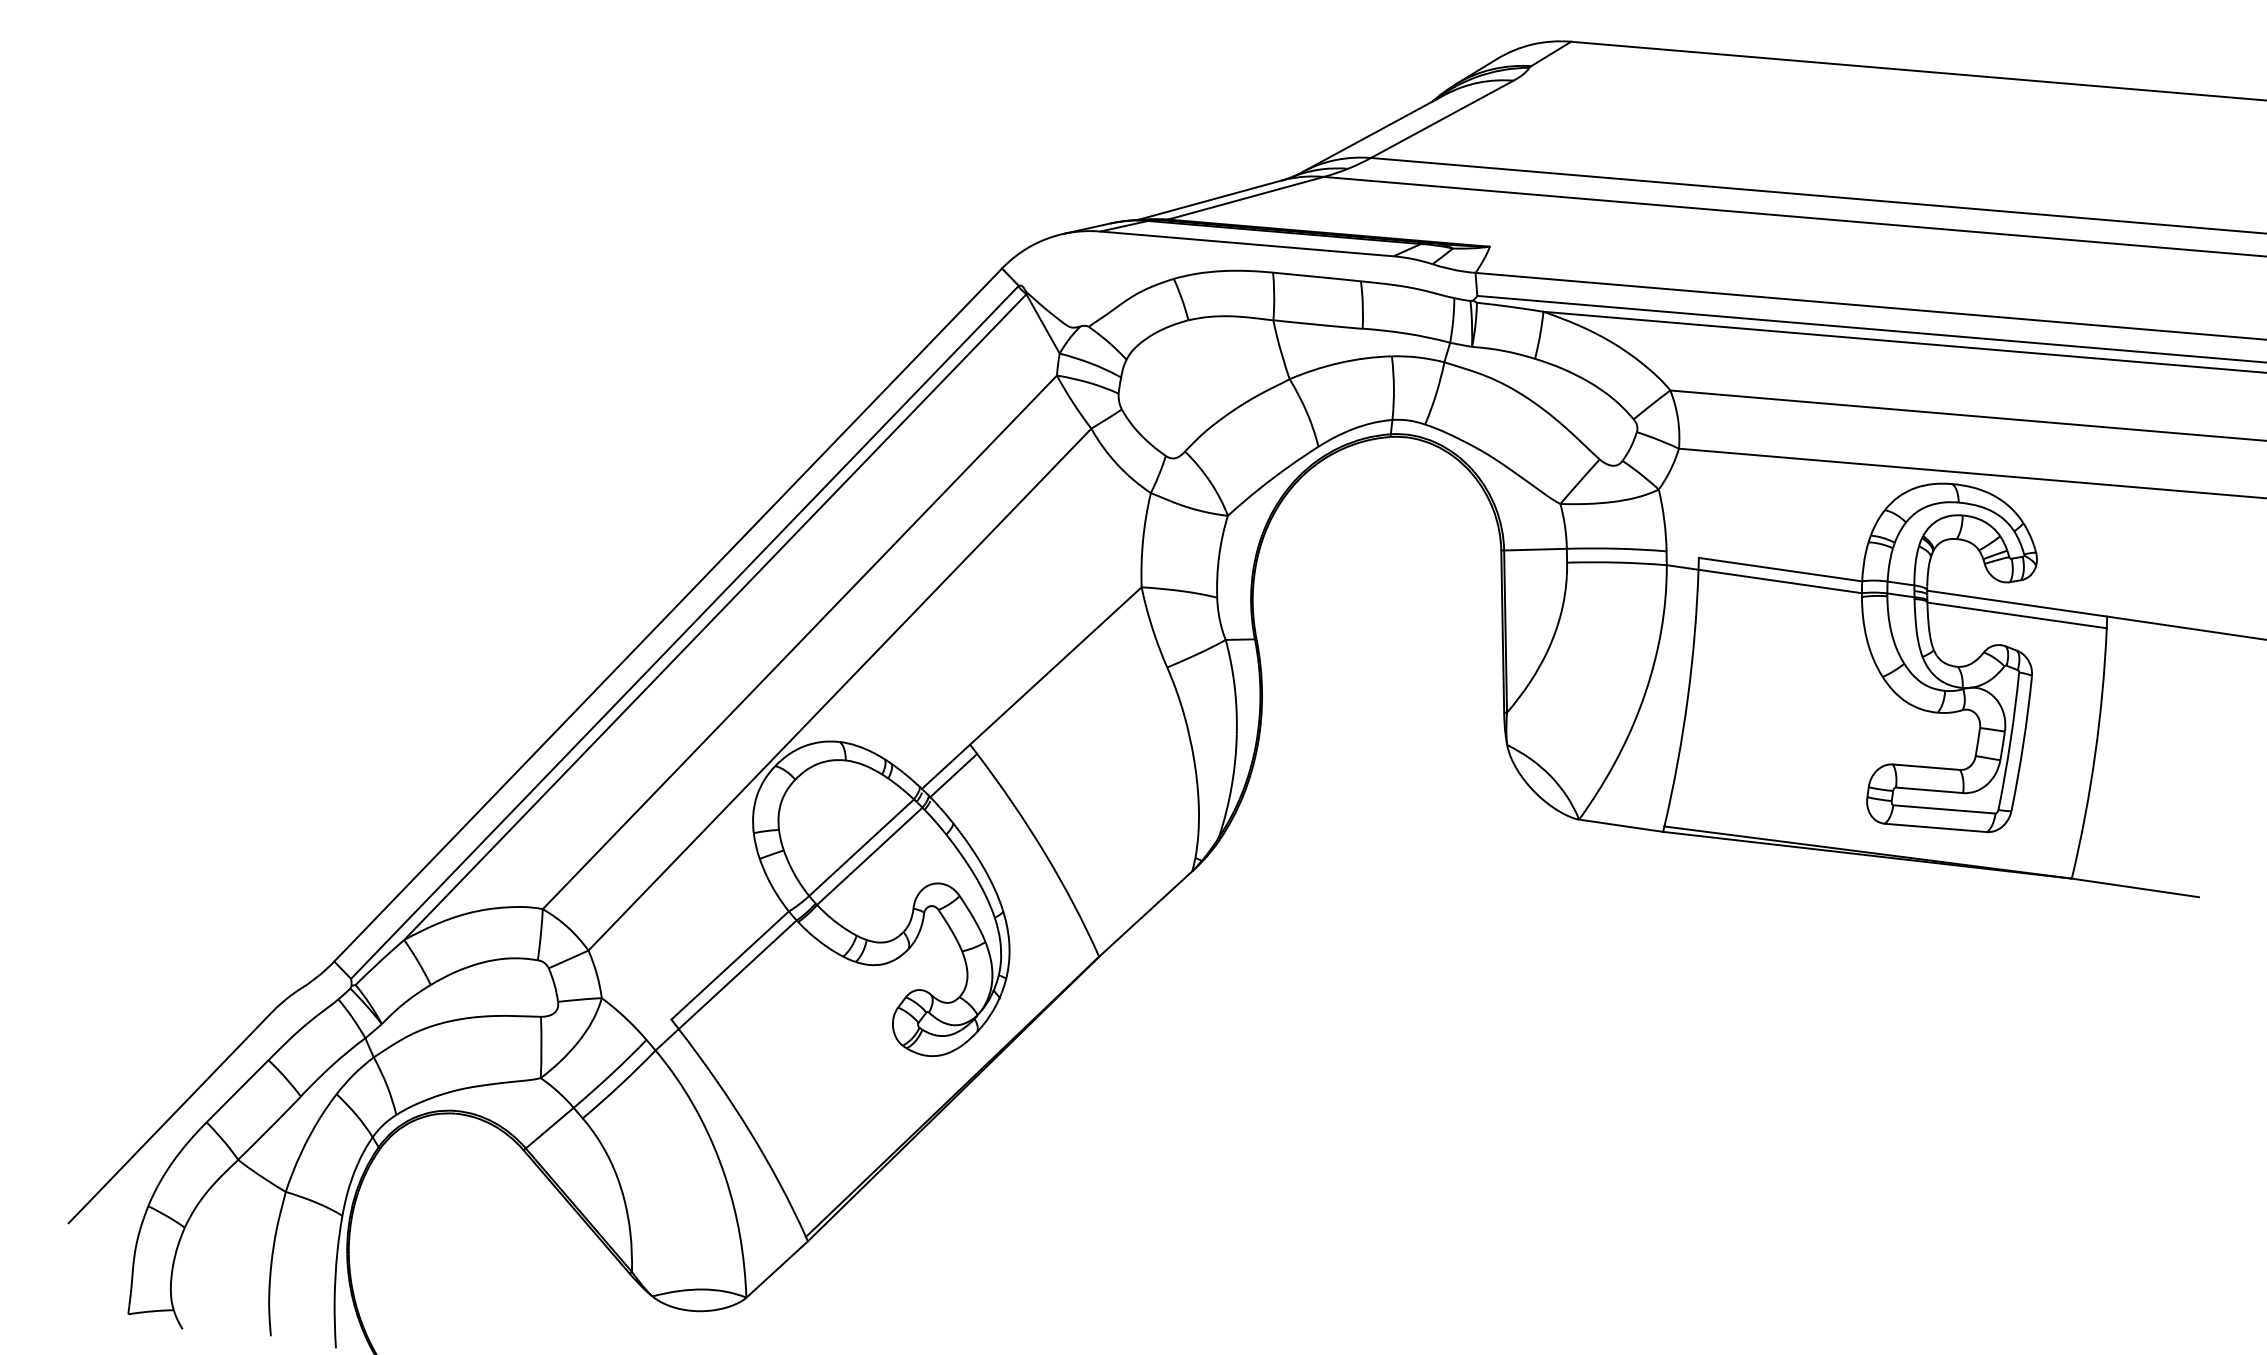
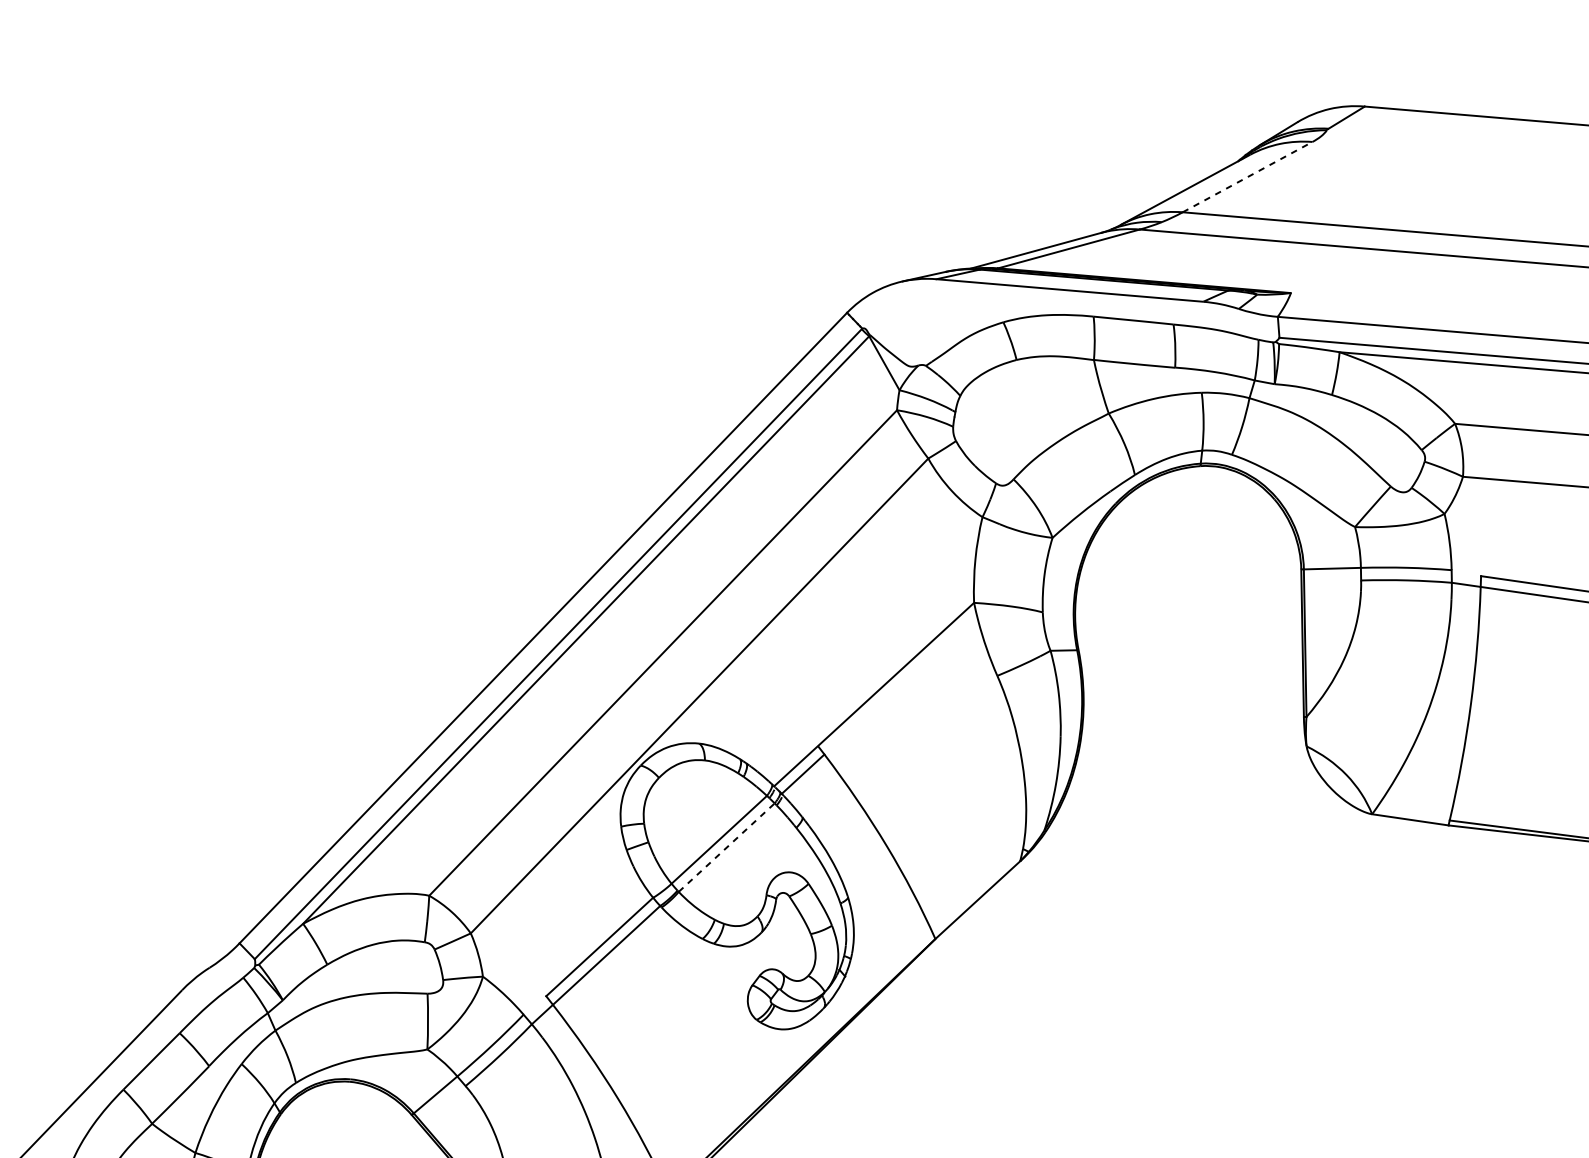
line: (1442, 119) -> (1247, 177), solid -> dashed
line: (869, 856) -> (726, 847), solid -> dashed

